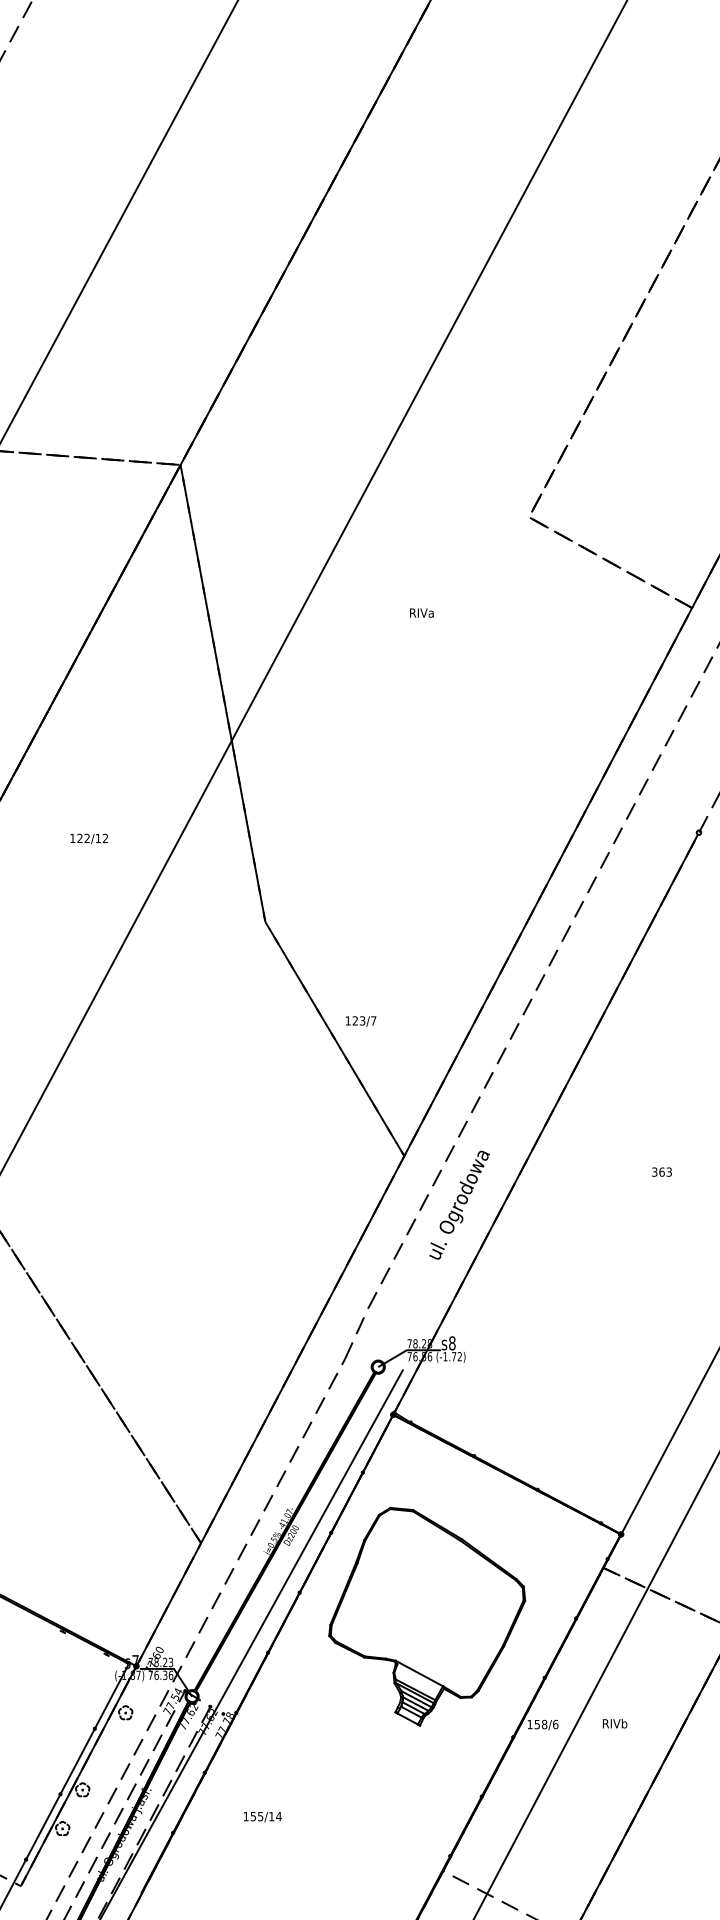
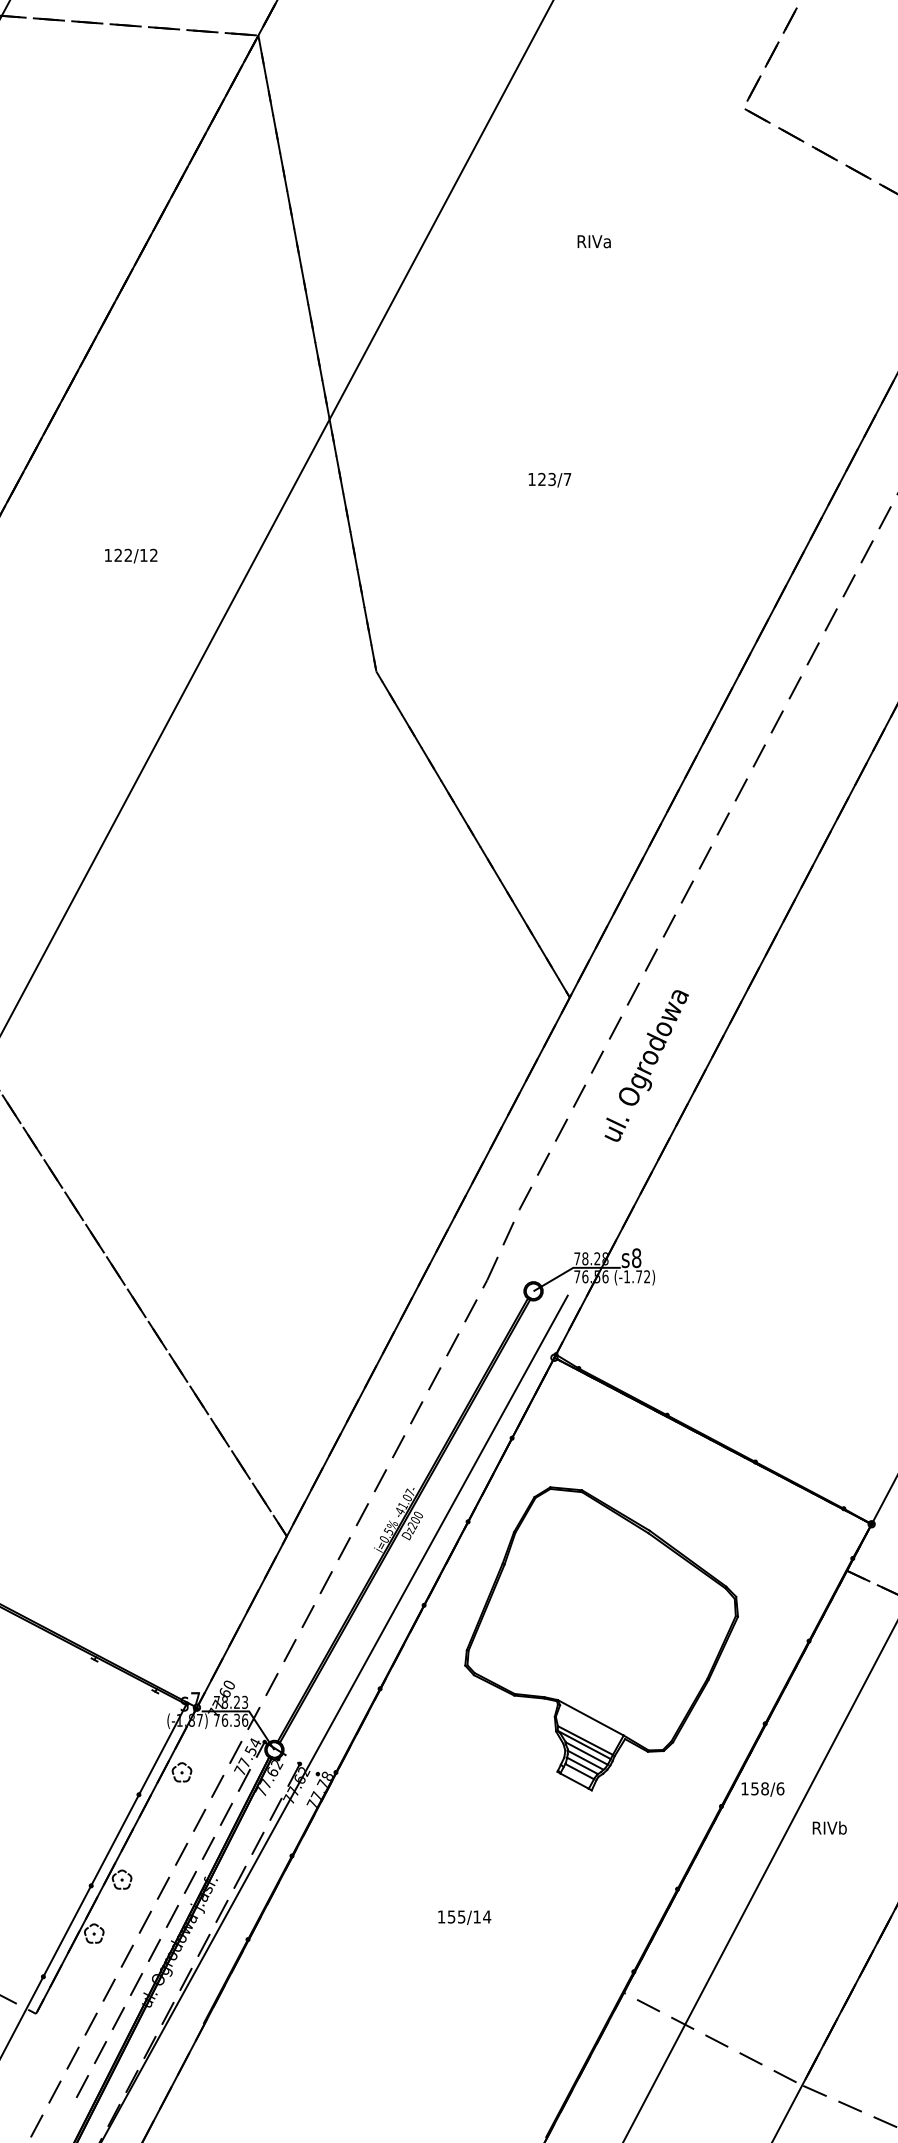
text: (360, 1021) -> (549, 480), moved
text: (615, 1723) -> (830, 1827), moved
text: (262, 1817) -> (464, 1918), moved

